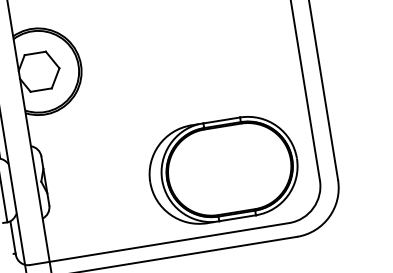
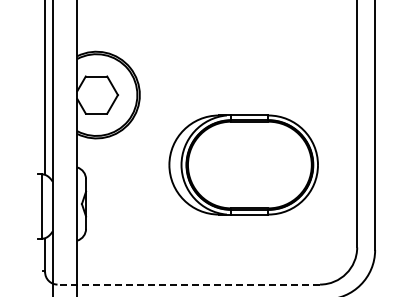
part: (223, 169) -> (243, 164), moved
line: (159, 244) -> (188, 284), solid -> dashed

